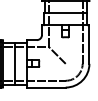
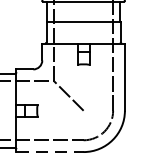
line: (46, 87) -> (50, 151), solid -> dashed

